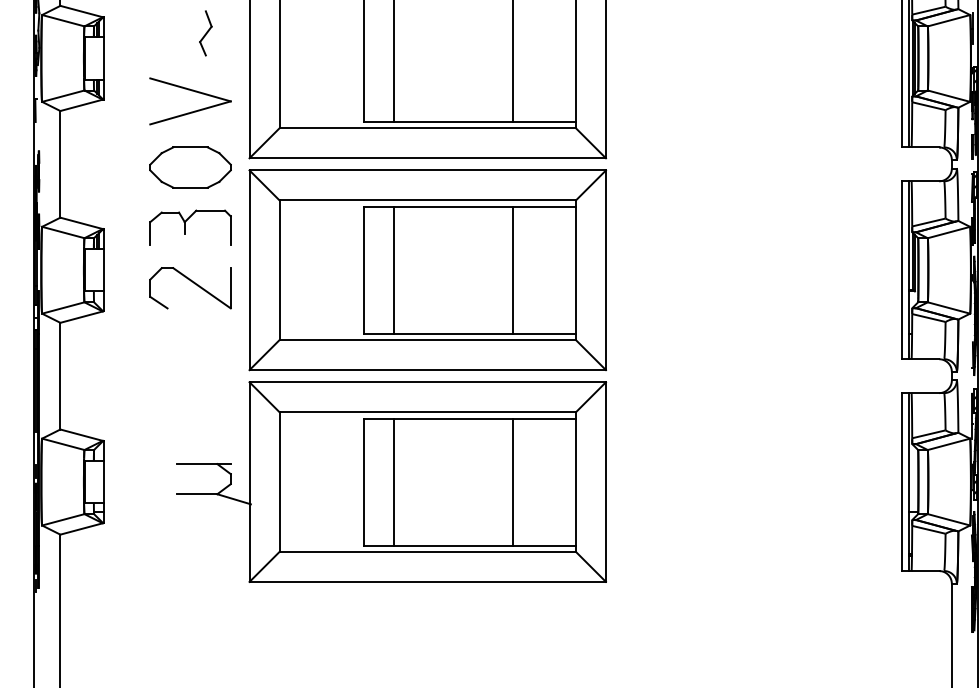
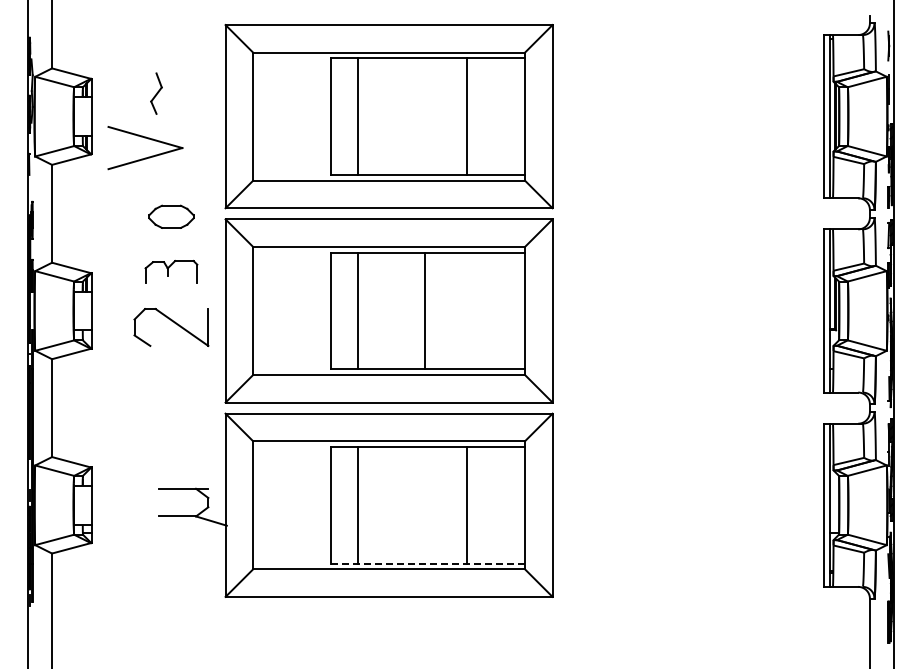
part: (205, 33) -> (156, 93), moved
part: (193, 110) -> (148, 156), moved
part: (190, 167) -> (171, 216), size x0.6
part: (190, 227) -> (171, 271), size x0.7
line: (512, 269) -> (424, 310), moved
line: (469, 545) -> (427, 563), solid -> dashed

